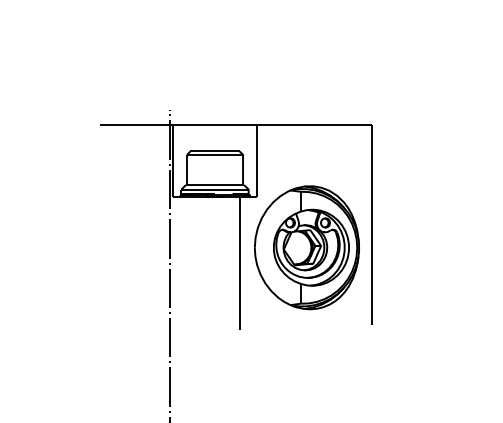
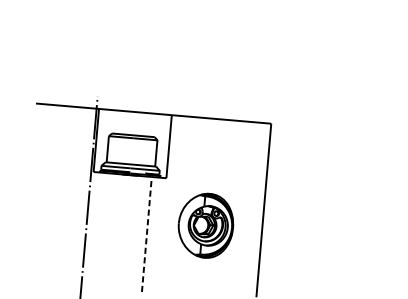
part: (306, 247) -> (205, 225), size x0.6
line: (240, 263) -> (147, 234), solid -> dashed

